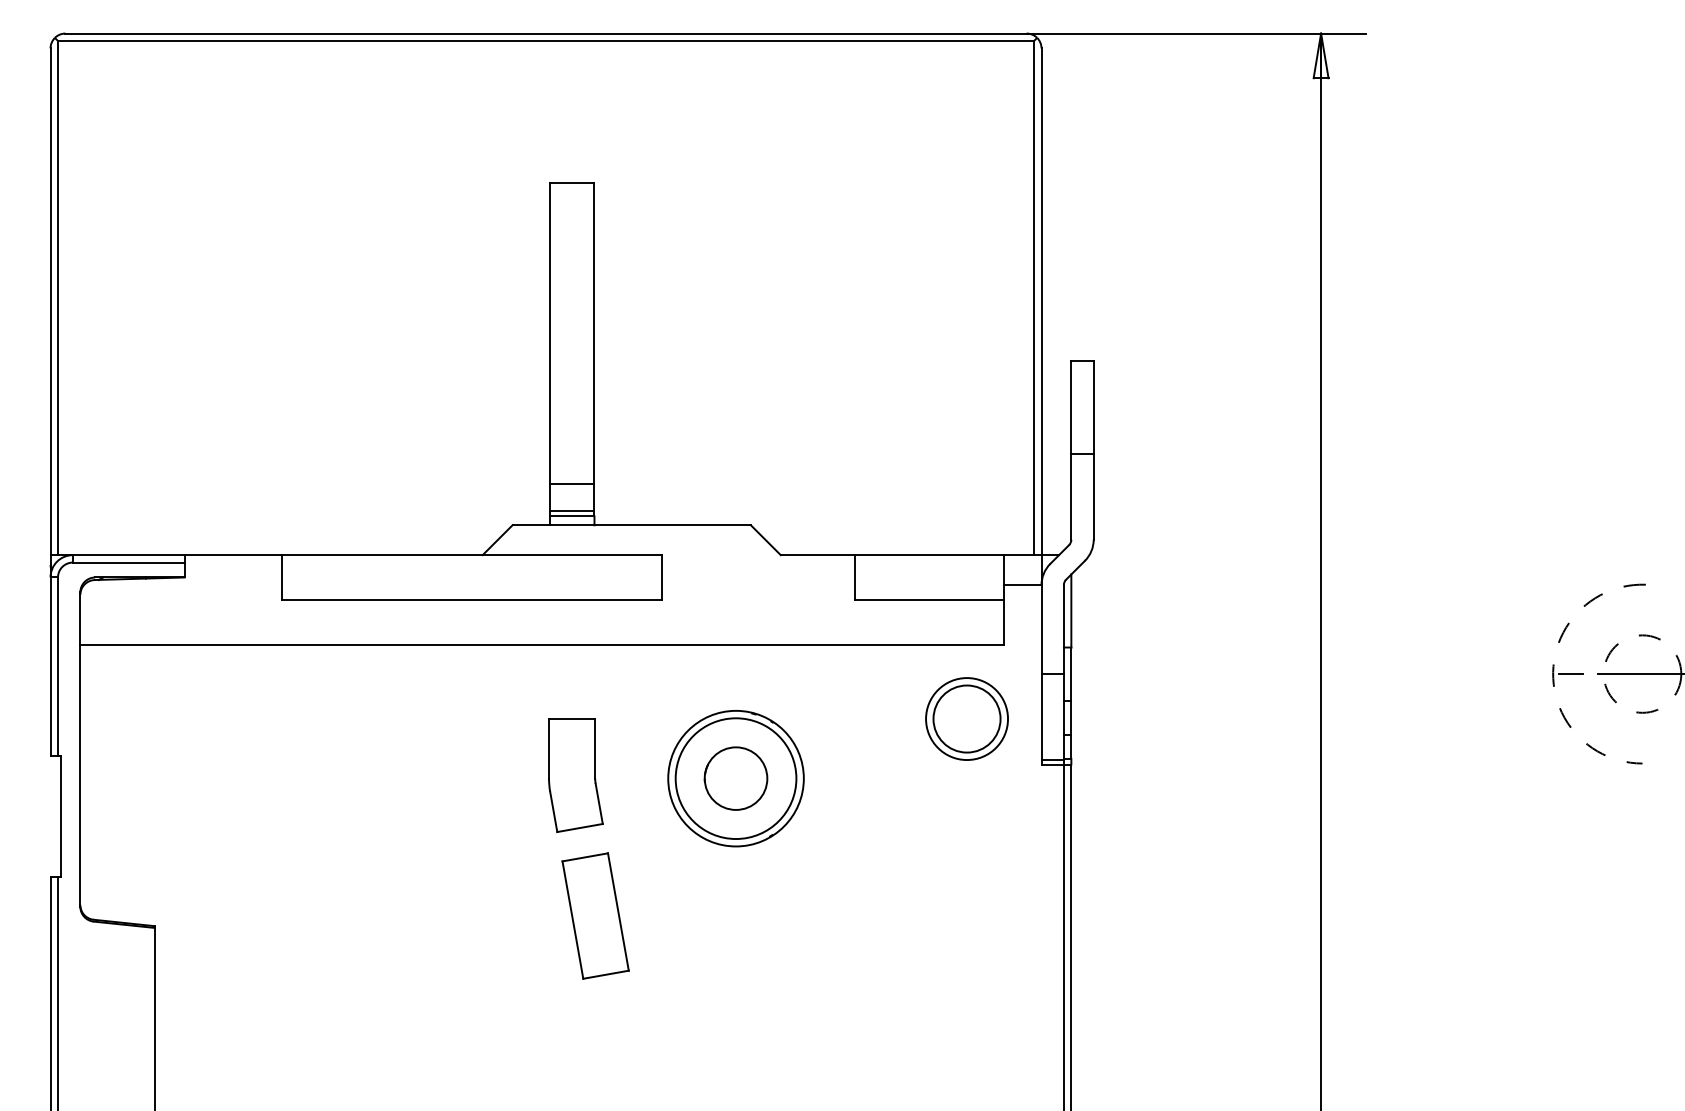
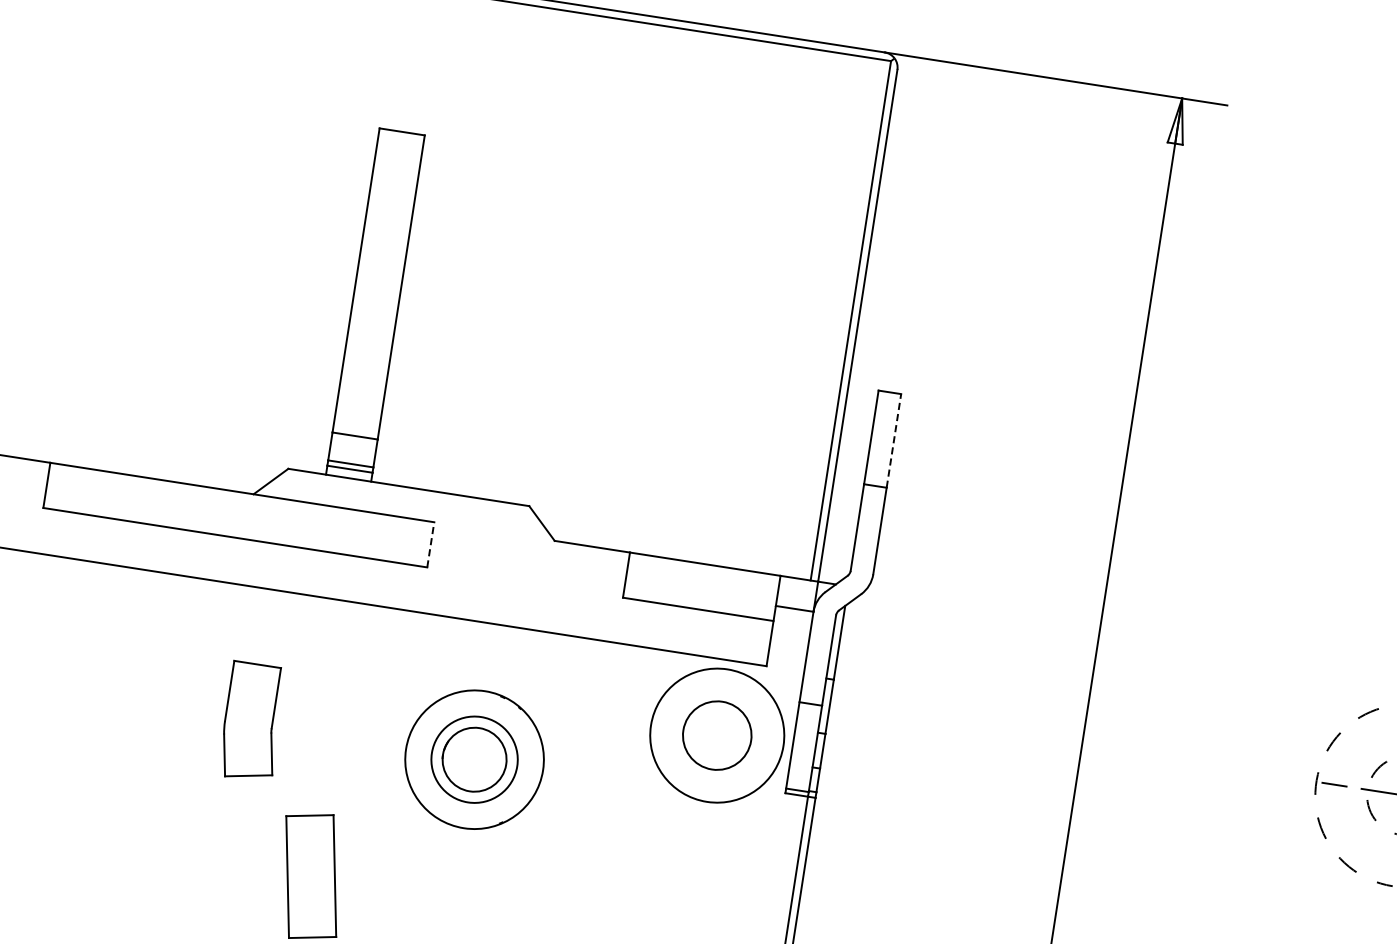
line: (1093, 407) -> (893, 440), solid -> dashed
line: (661, 576) -> (430, 543), solid -> dashed
circle: (967, 719) -> (717, 736), size x1.6
part: (575, 775) -> (252, 722), moved
circle: (735, 778) -> (474, 759), size x0.7

